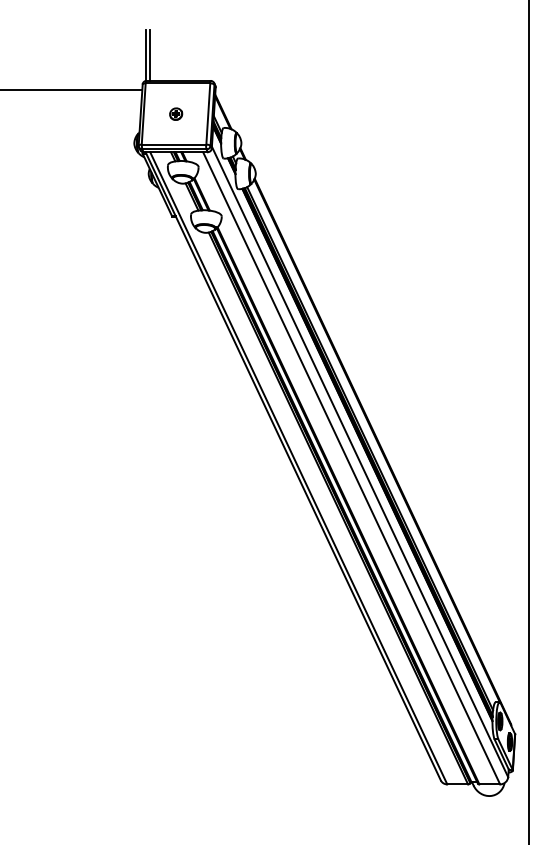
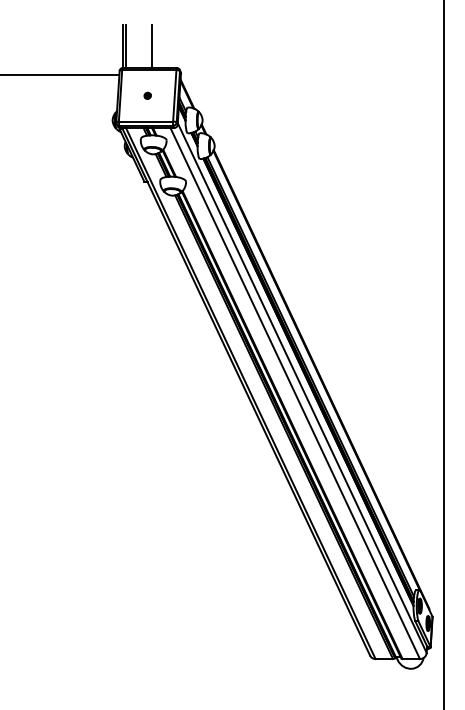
line: (180, 55) -> (151, 46), added
part: (175, 113) -> (147, 95), size x0.62

